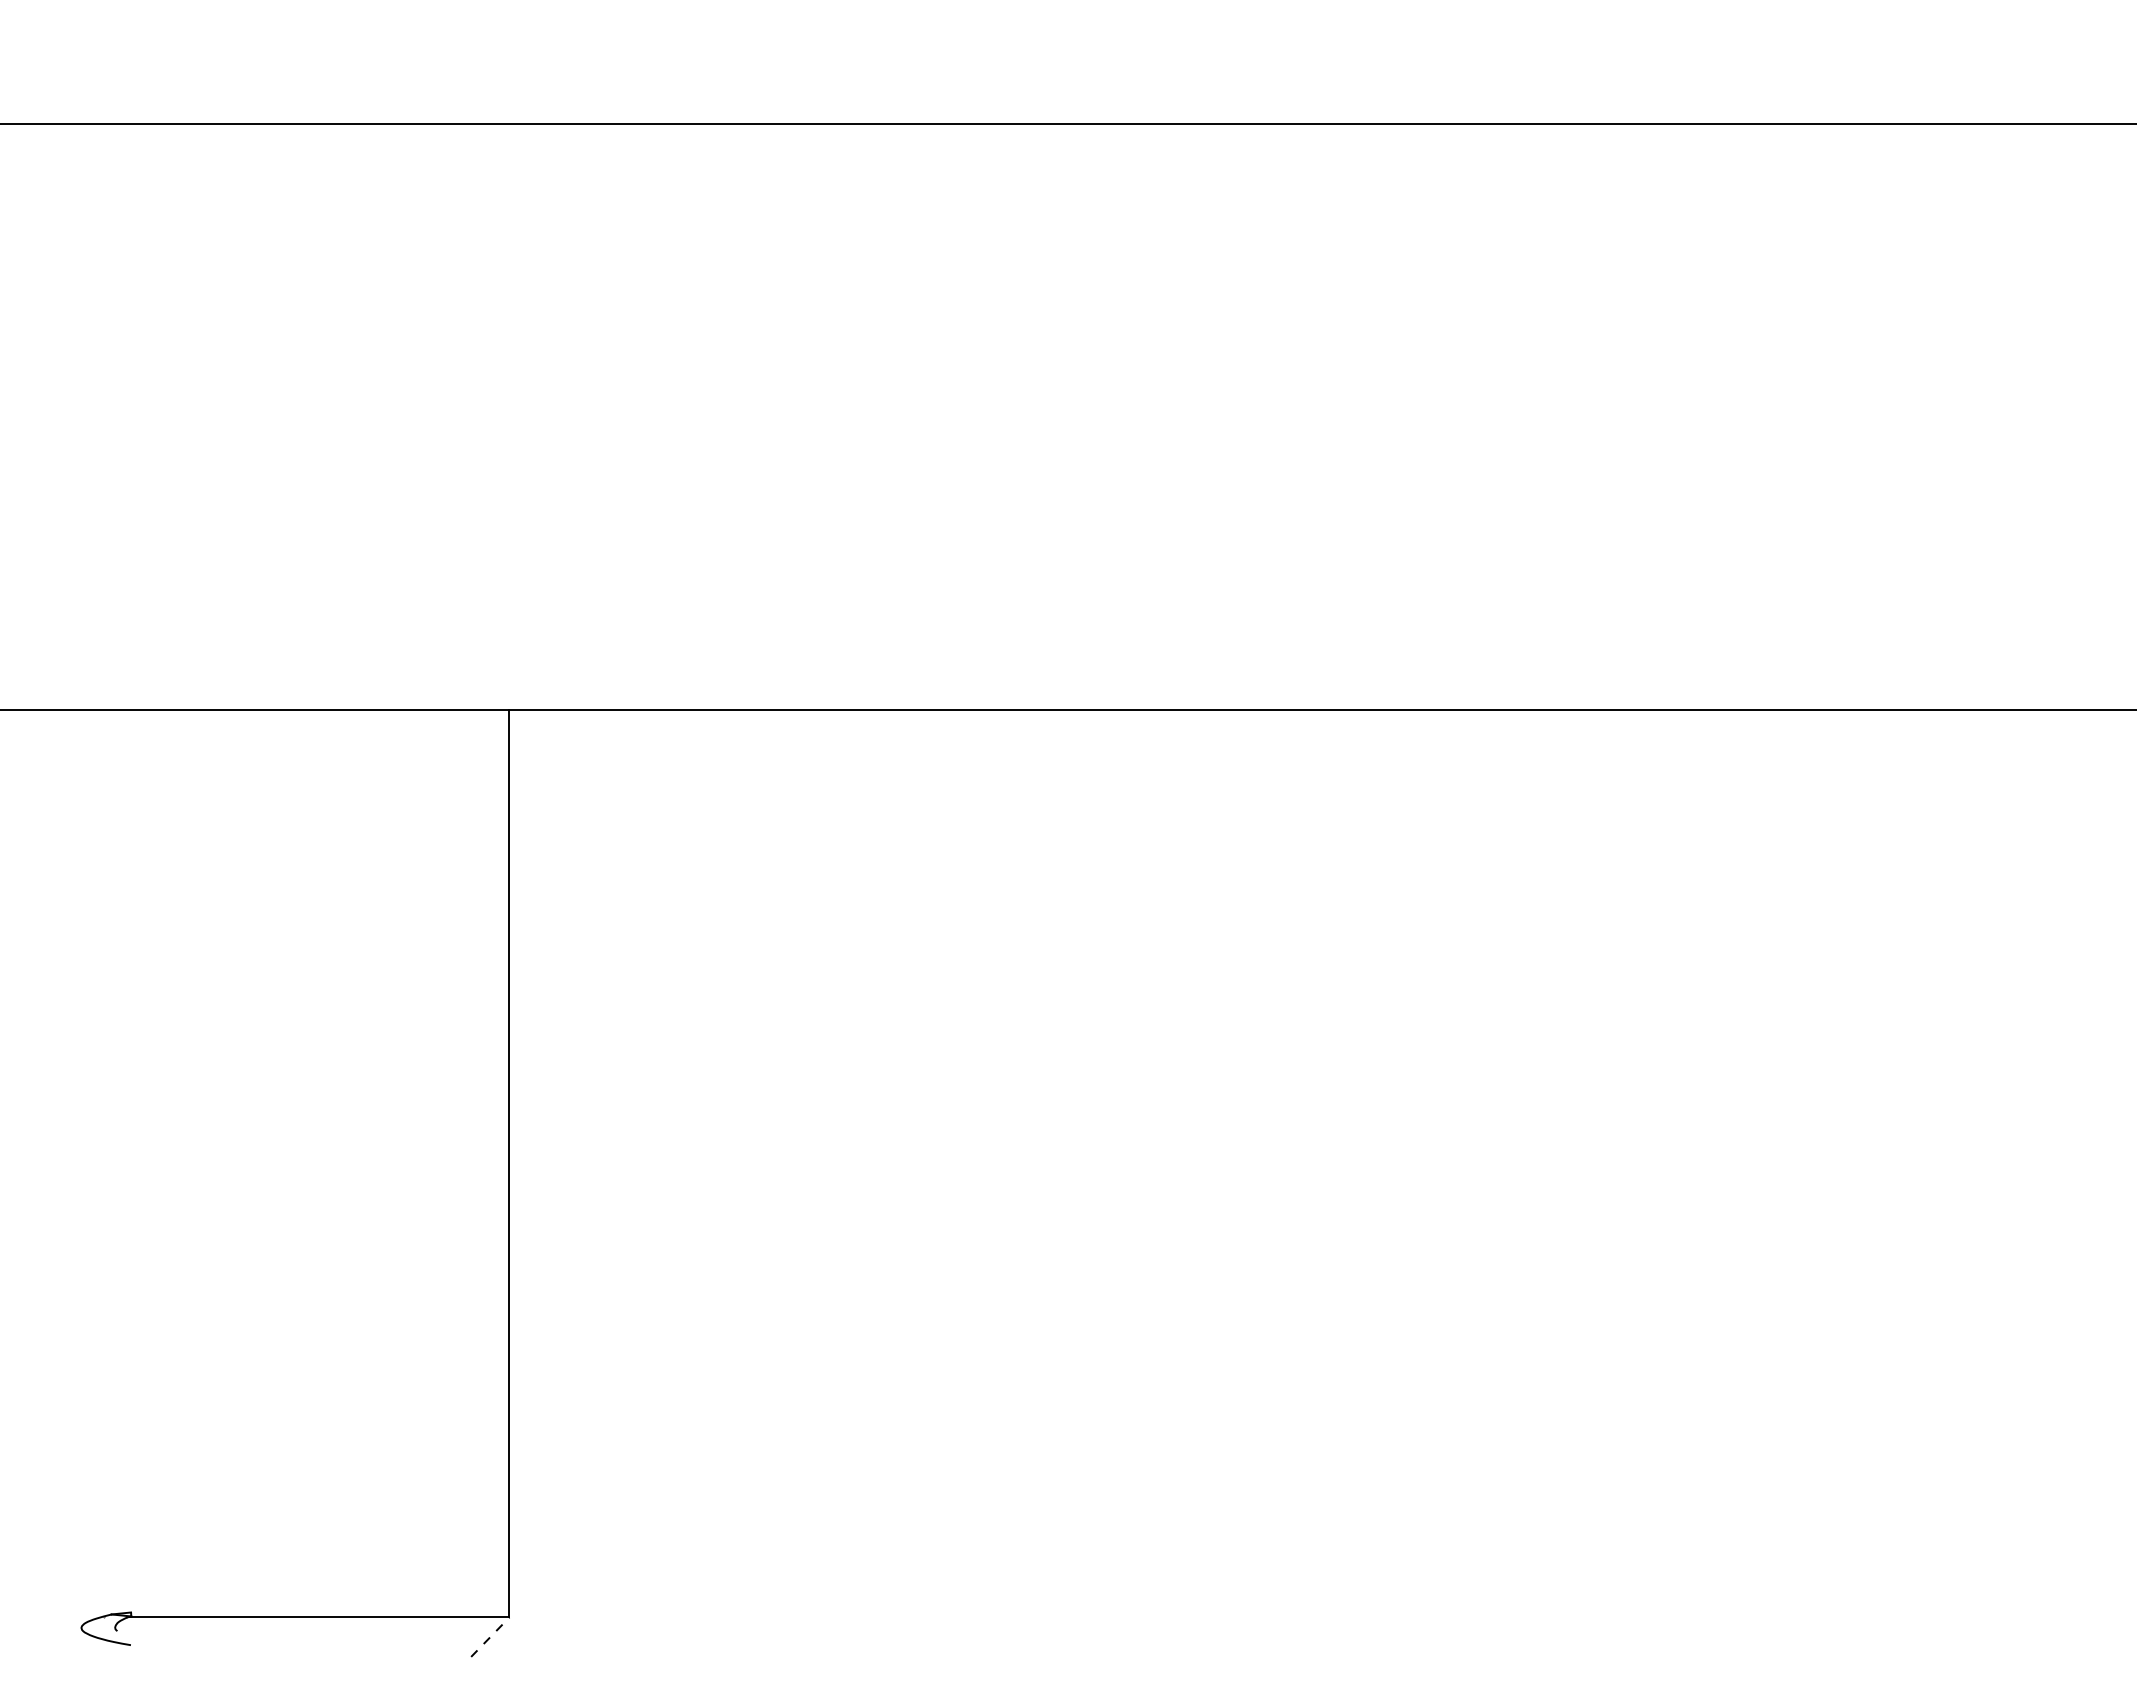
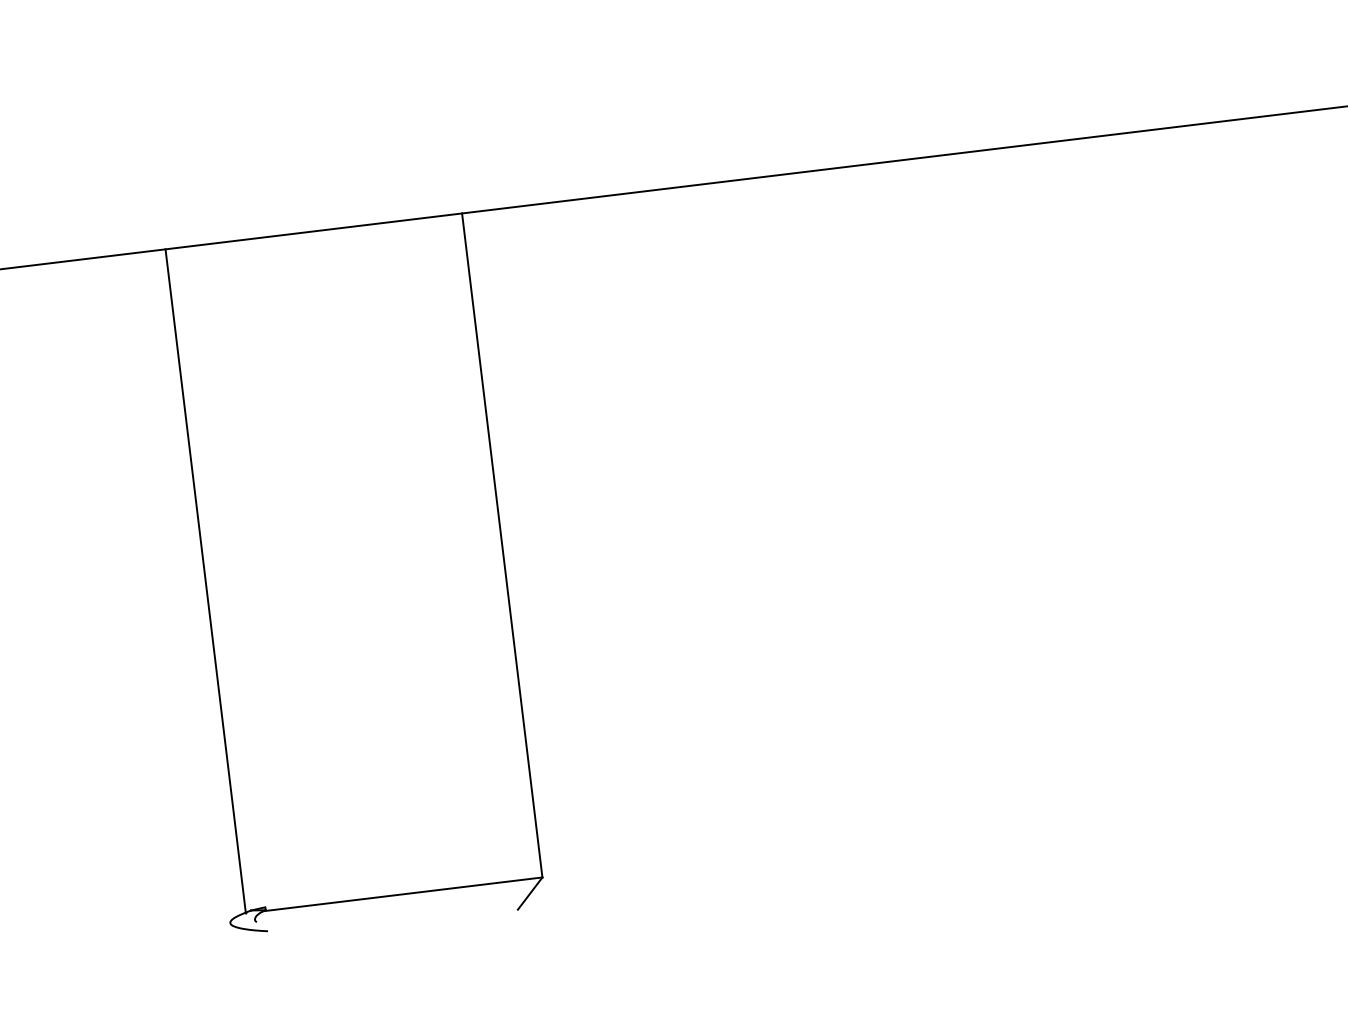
line: (104, 1163) -> (206, 581), added
line: (490, 1636) -> (530, 893), dashed -> solid

